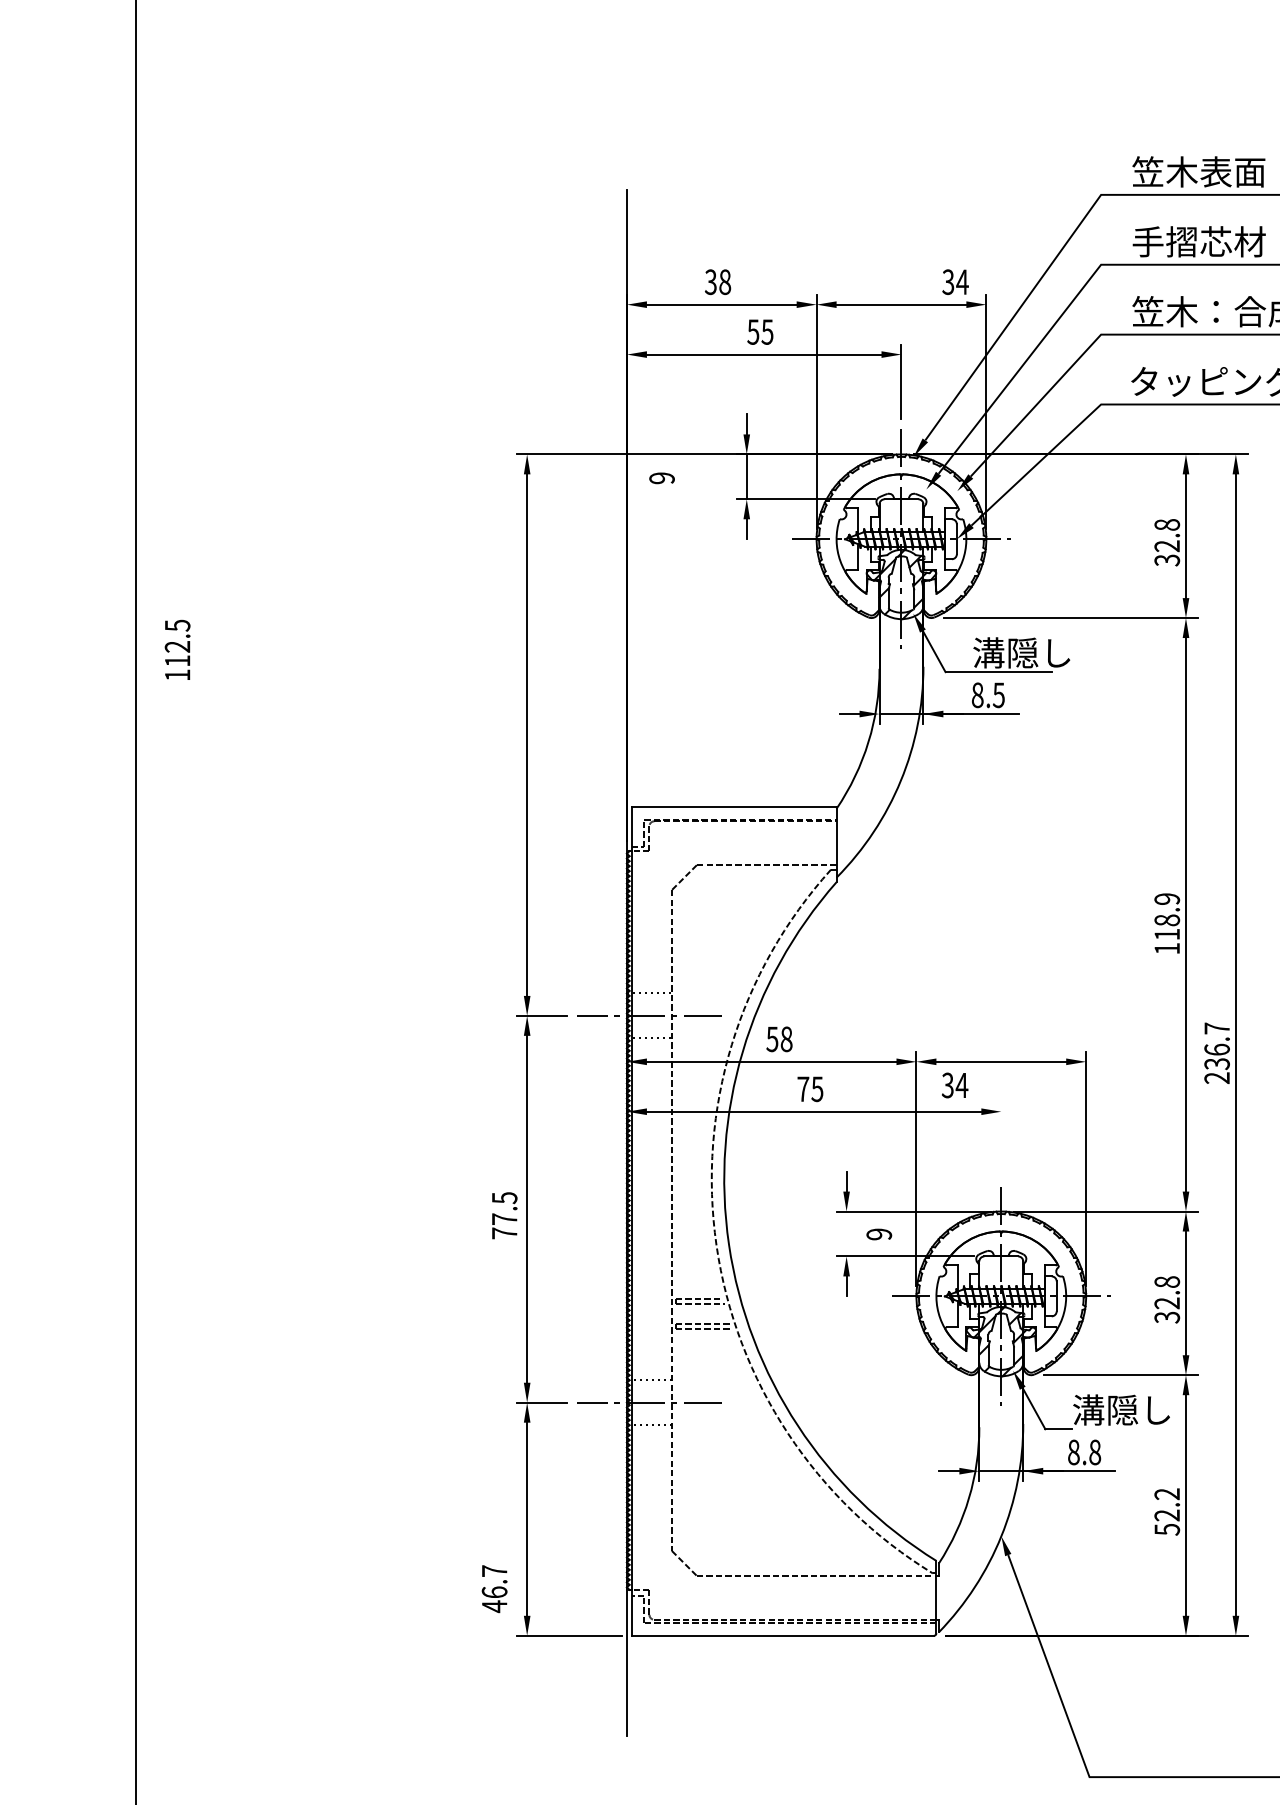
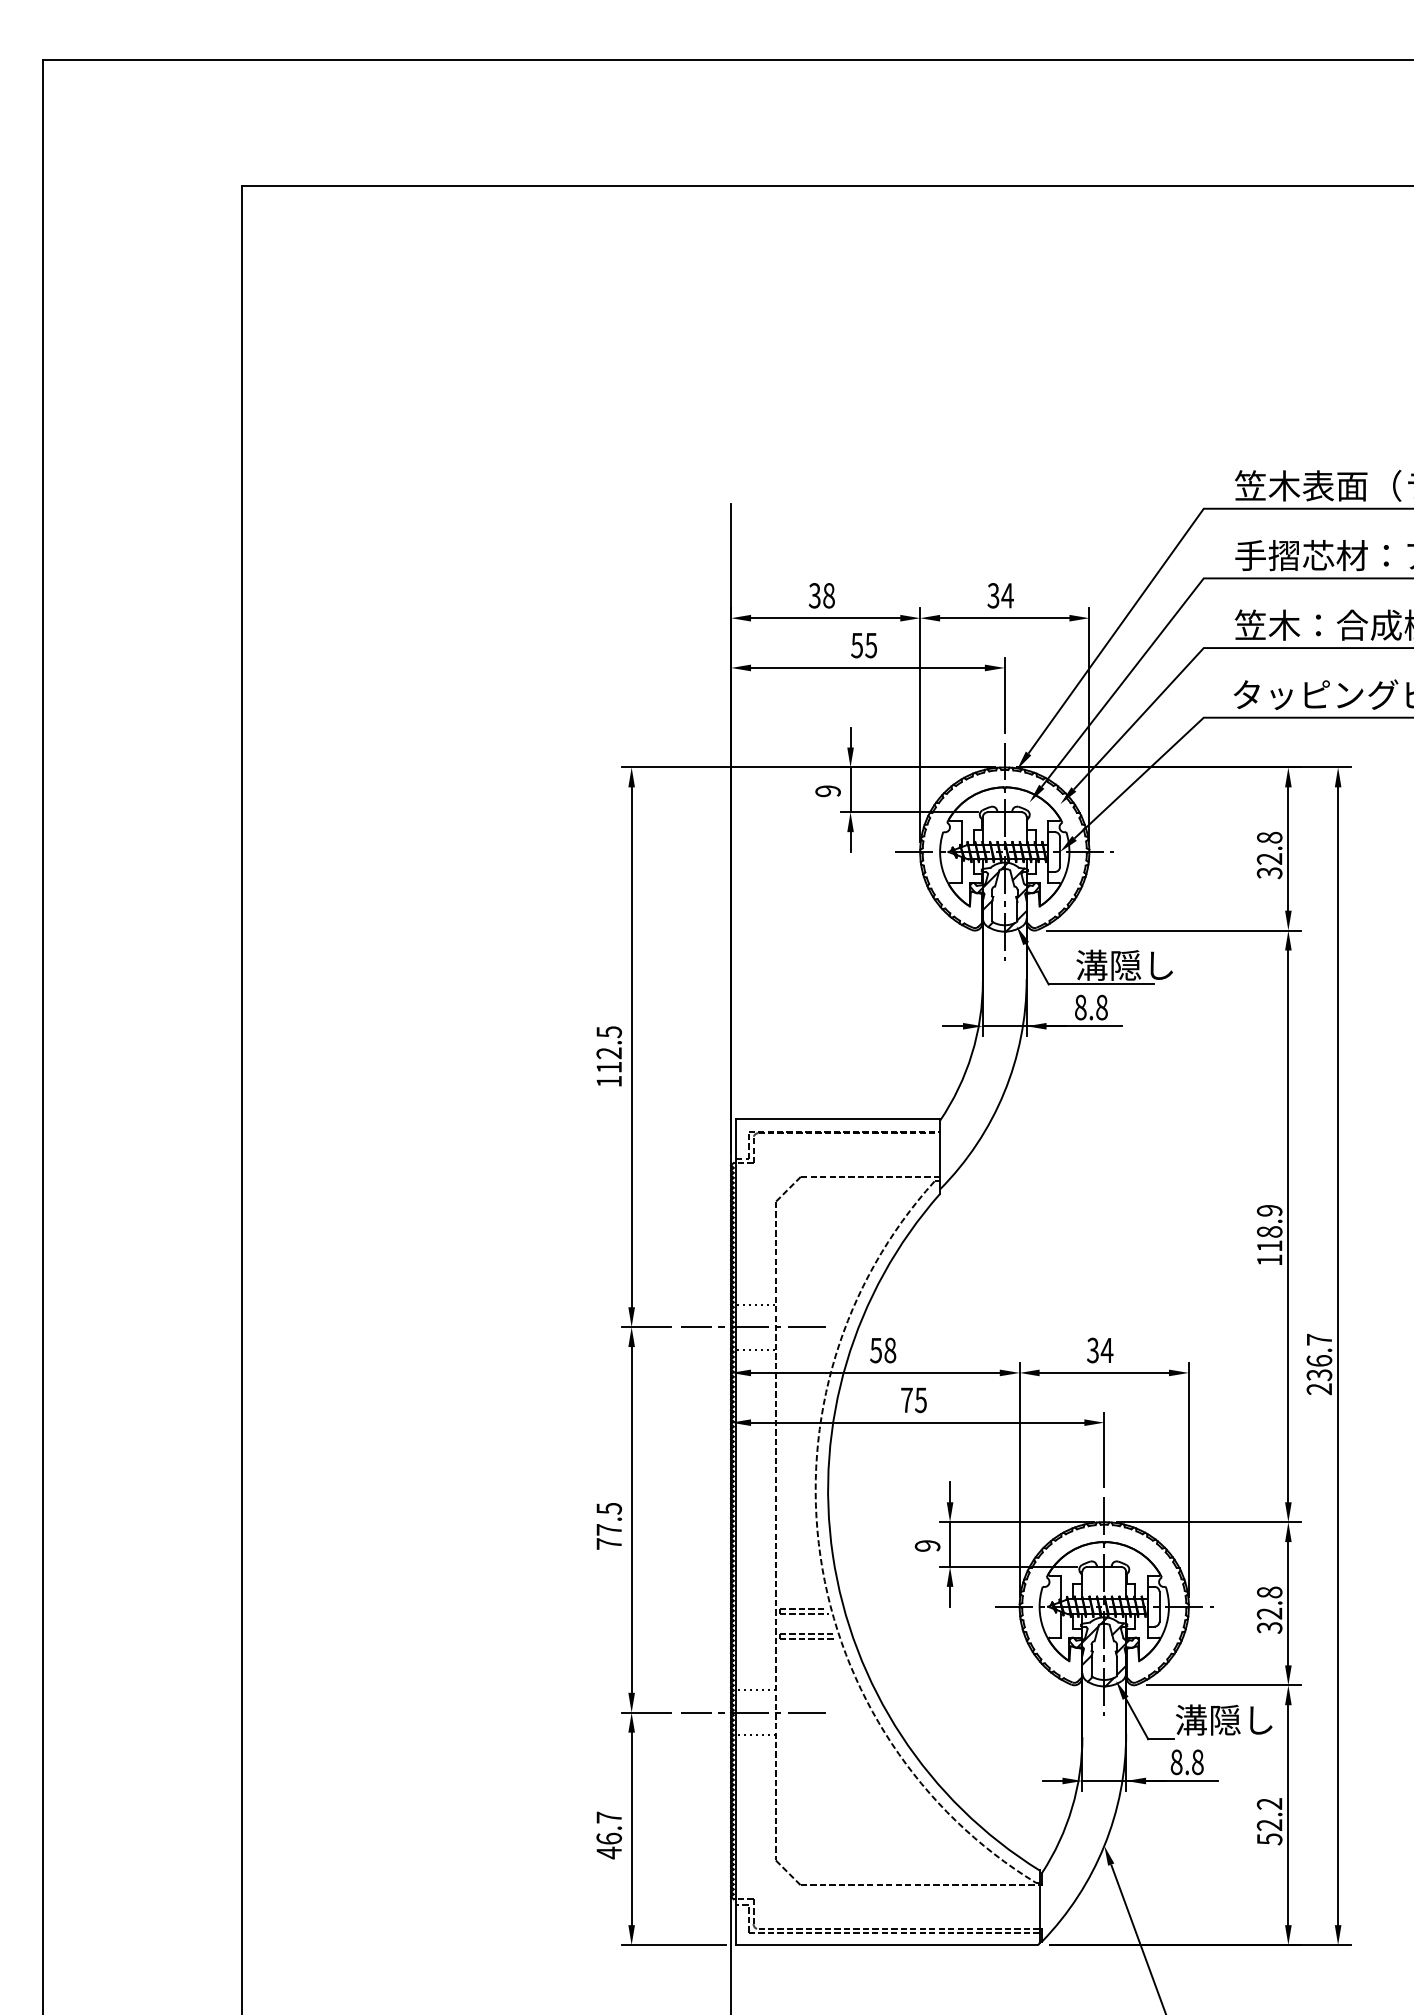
text: (955, 281) -> (1000, 595), moved
text: (661, 478) -> (827, 791), moved
text: (177, 650) -> (609, 1056), moved
text: (998, 695) -> (1101, 1007), 8.5 -> 8.8
text: (955, 1085) -> (1100, 1350), moved
line: (1001, 1138) -> (1104, 1449), added
line: (847, 1233) -> (950, 1544), added
text: (879, 1233) -> (927, 1545), moved
text: (494, 1589) -> (609, 1835), moved

